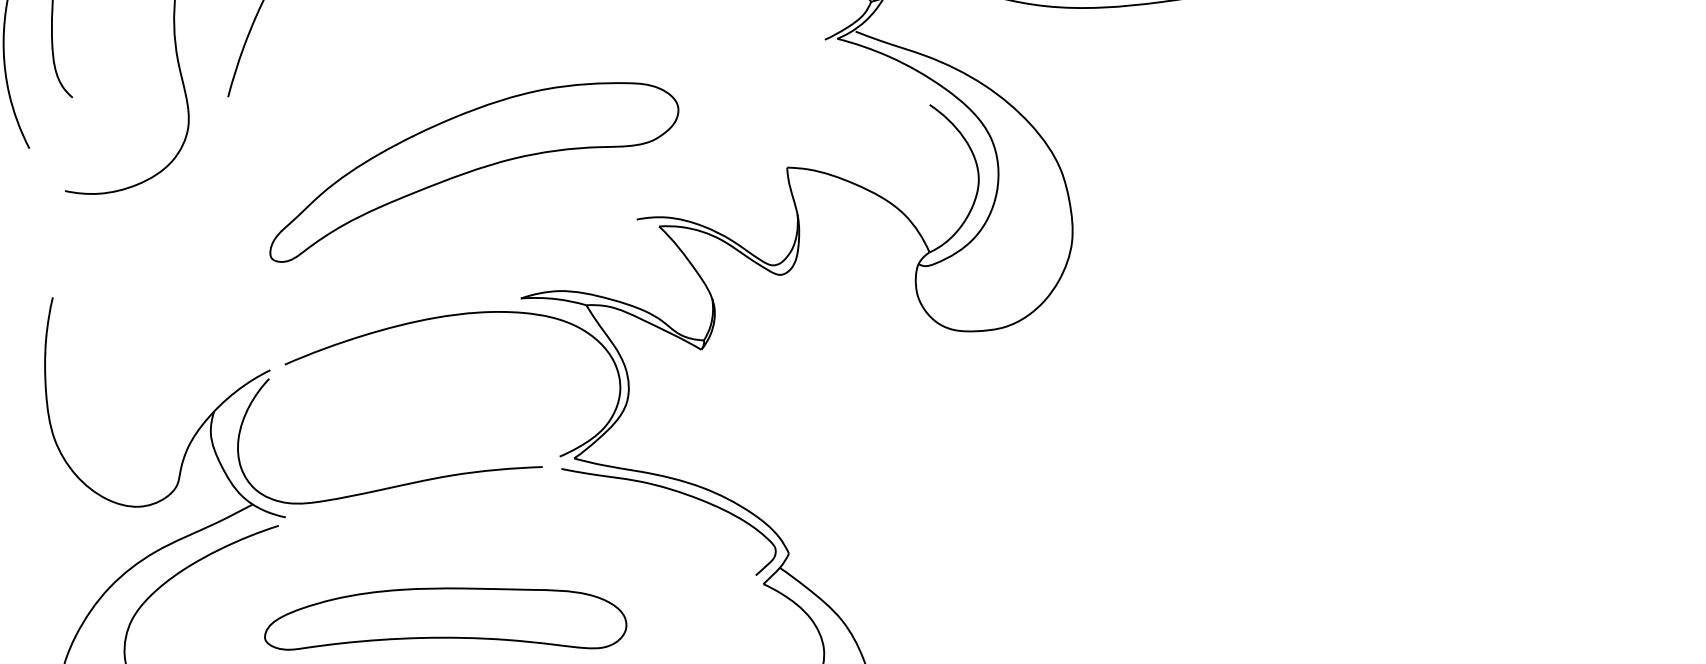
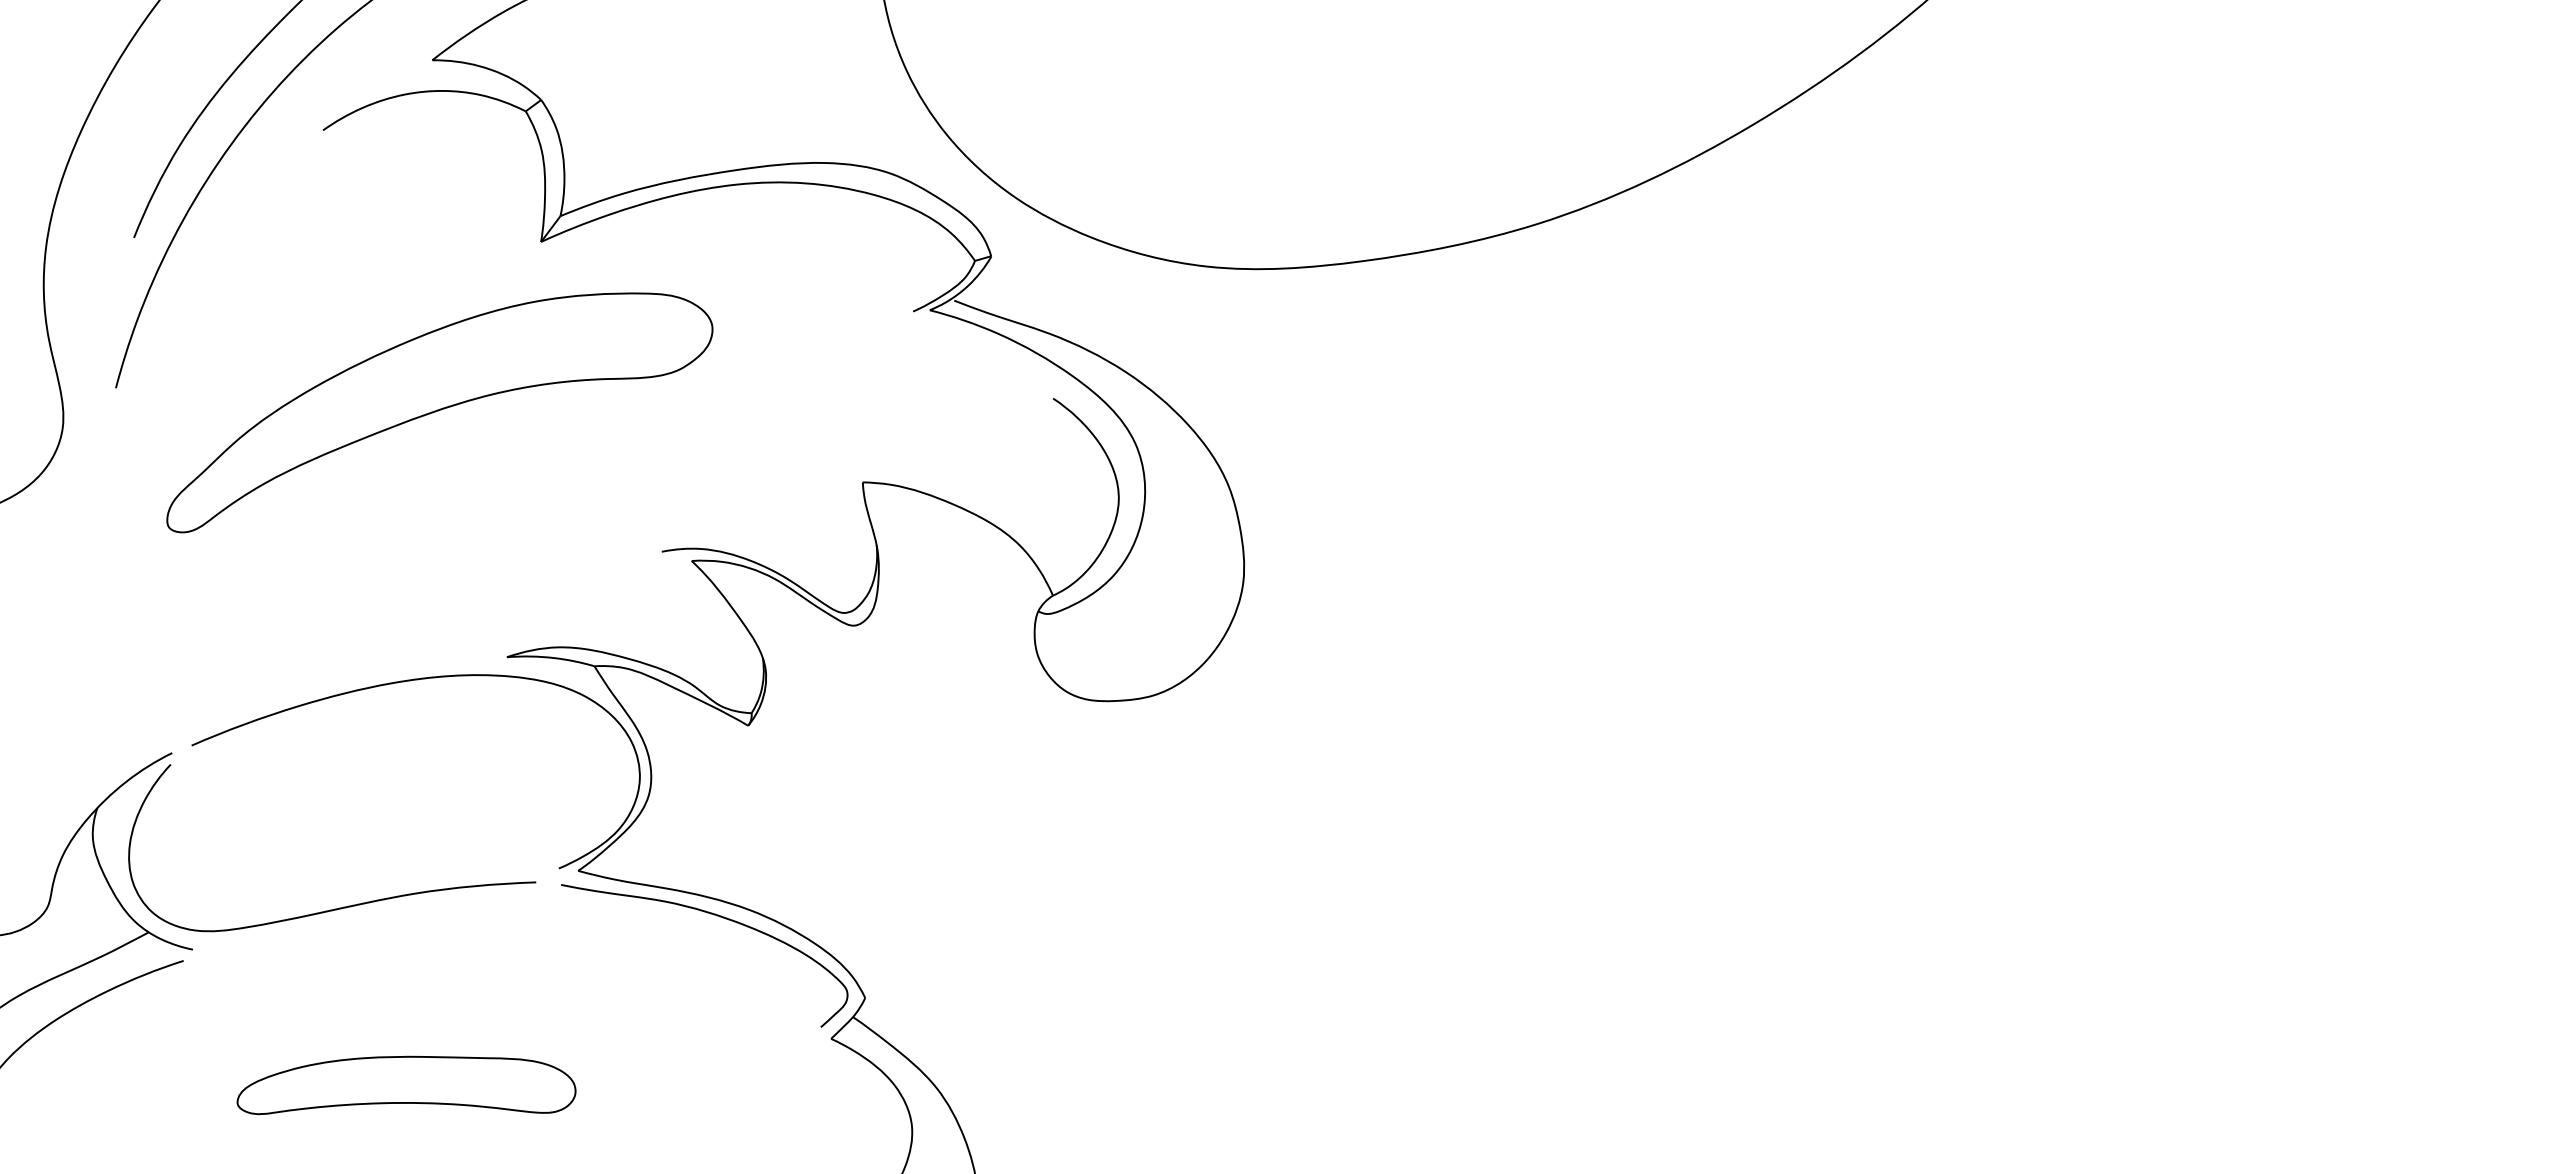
part: (474, 172) -> (439, 412), moved
part: (445, 619) -> (406, 1085), size x0.7

